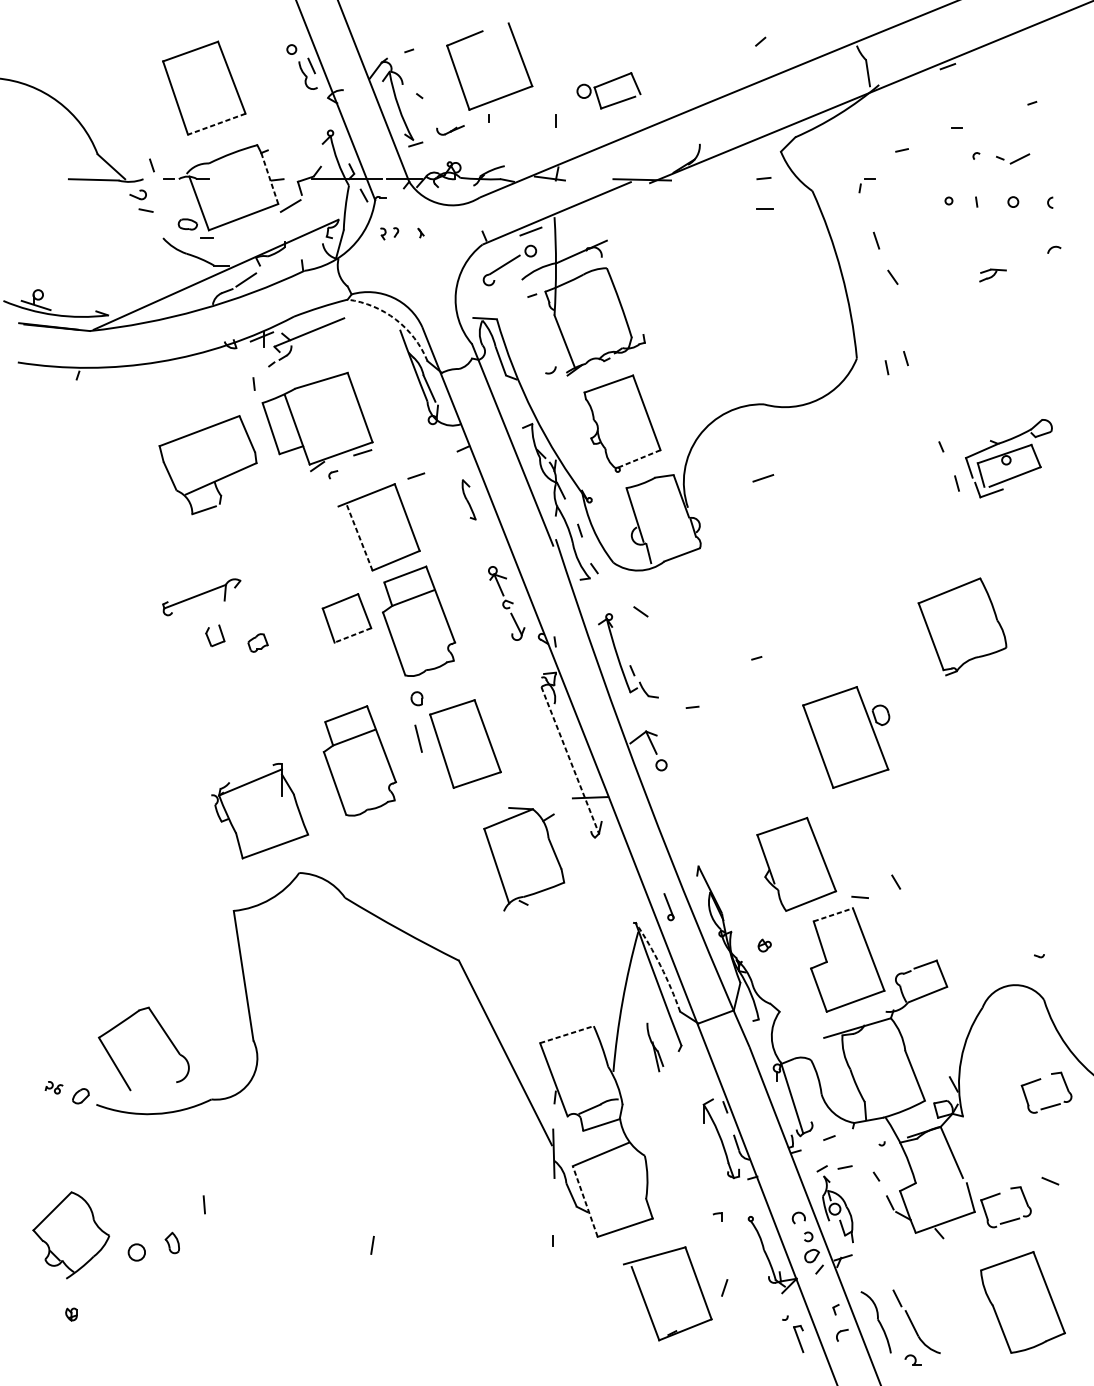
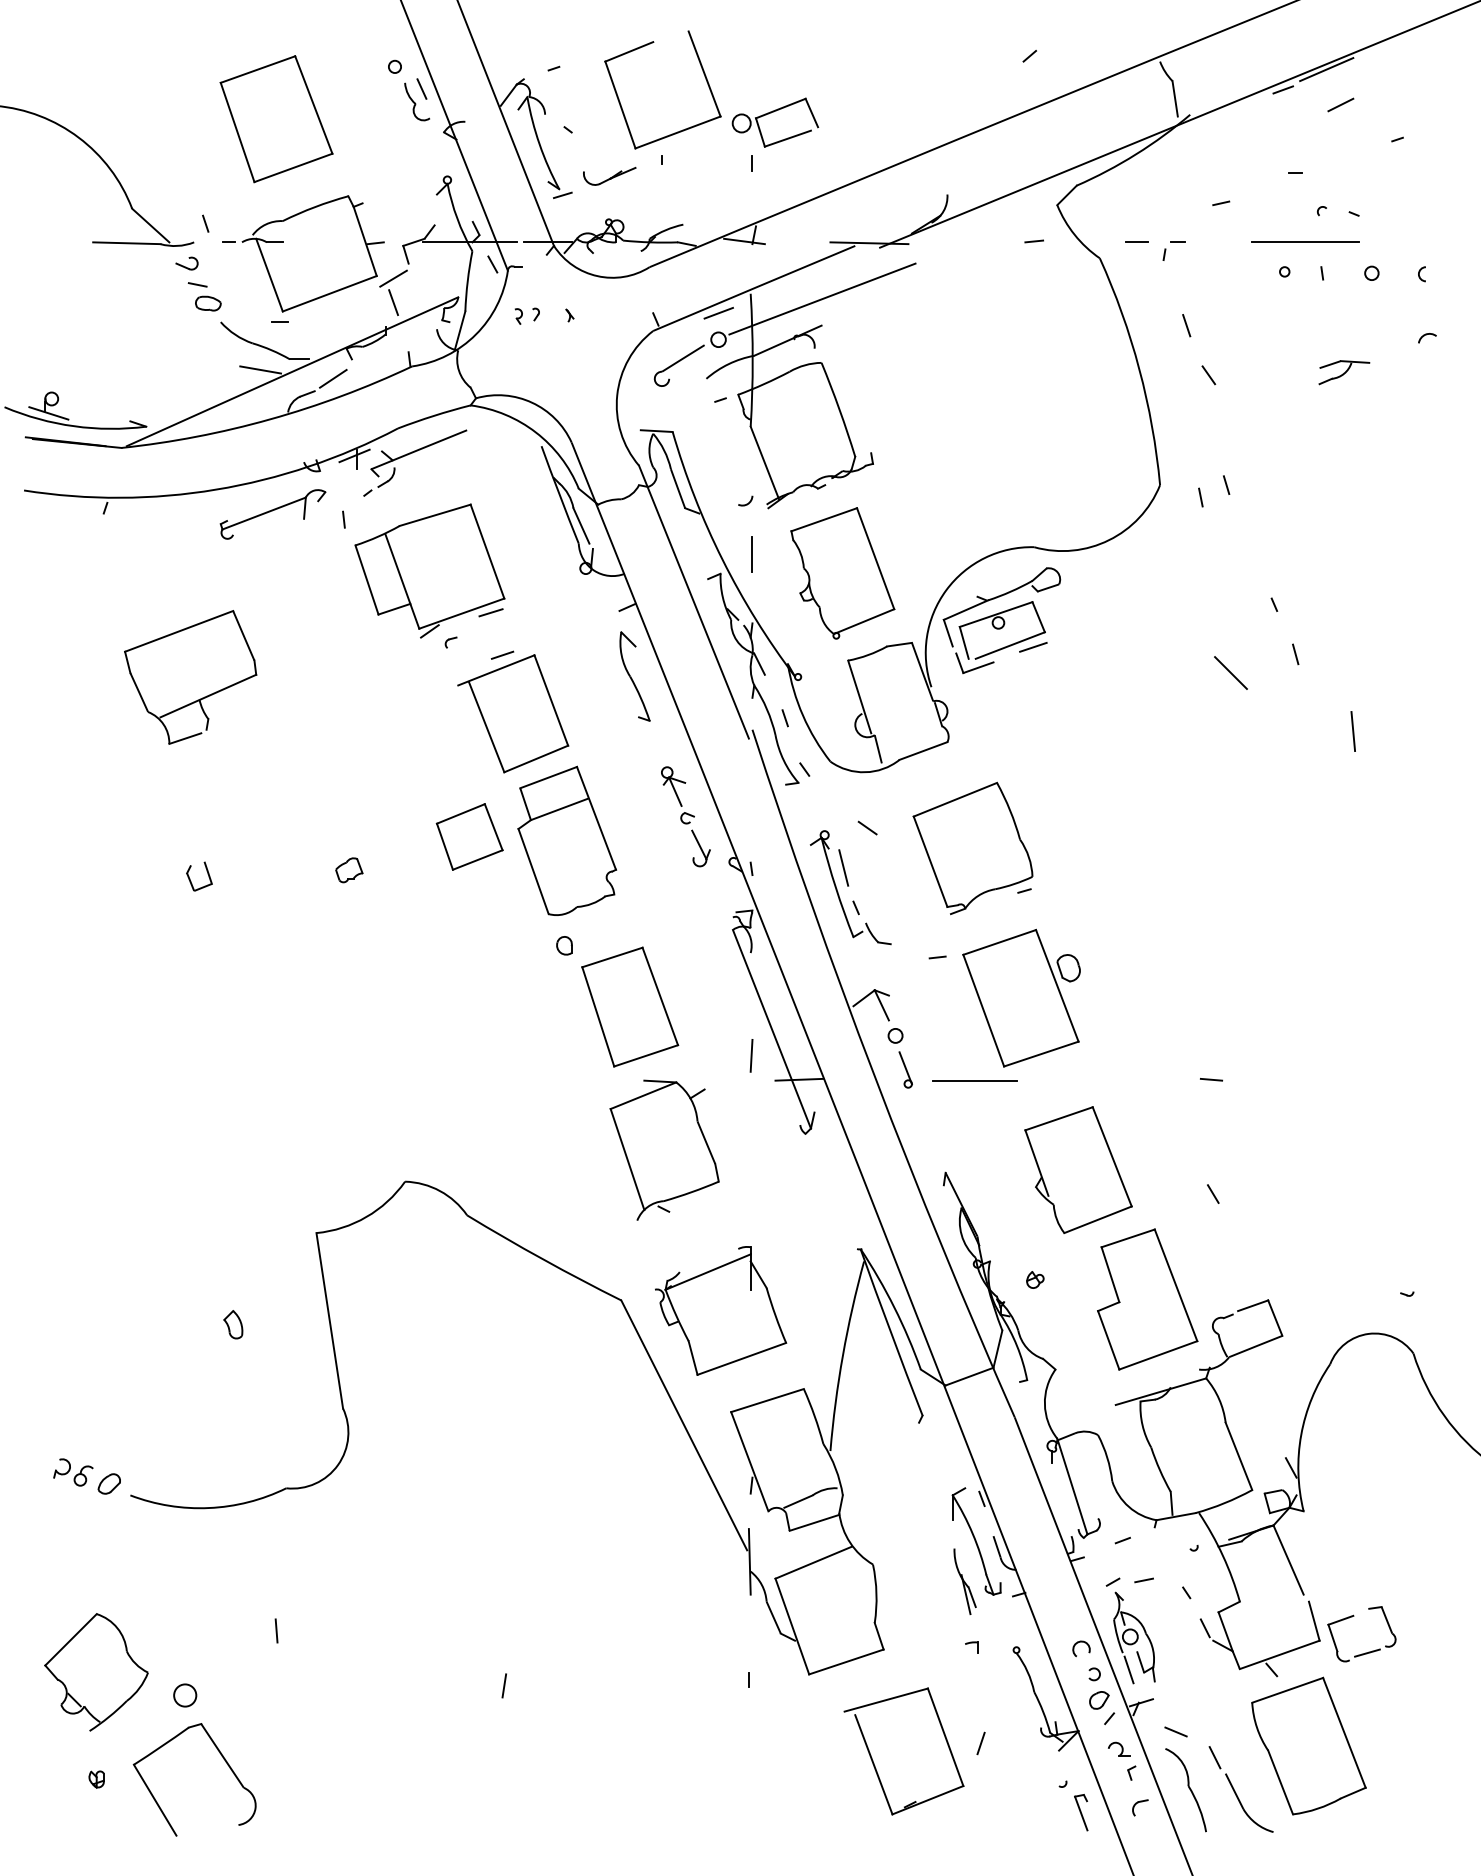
line: (979, 51) -> (1326, 69), added
part: (606, 84) -> (771, 113), moved
line: (216, 124) -> (292, 168), dashed -> solid
part: (450, 129) -> (609, 175), size x1.43
line: (1019, 158) -> (1340, 104), moved
line: (270, 178) -> (365, 241), dashed -> solid
line: (964, 179) -> (1305, 242), added
line: (764, 208) -> (1136, 241), moved
line: (607, 220) -> (822, 298), added
line: (290, 223) -> (393, 302), added
part: (188, 224) -> (208, 303), moved
line: (192, 273) -> (260, 369), added
part: (993, 275) -> (1344, 372), size x1.43
arc: (395, 319) -> (535, 432), dashed -> solid
line: (555, 409) -> (752, 554), added
part: (1008, 458) -> (1001, 620), moved
line: (638, 459) -> (864, 621), dashed -> solid
part: (207, 465) -> (190, 677), moved
line: (416, 475) -> (502, 654), moved
line: (908, 496) -> (1230, 672), added
part: (468, 499) -> (634, 676), size x1.67
line: (359, 537) -> (486, 727), dashed -> solid
line: (999, 540) -> (1353, 731), added
part: (201, 597) -> (272, 514), moved
part: (962, 626) -> (972, 848), moved
part: (221, 634) -> (207, 874), moved
line: (352, 635) -> (477, 860), dashed -> solid
part: (846, 736) -> (1021, 997), moved
line: (418, 738) -> (843, 867), moved
part: (360, 760) -> (487, 1029), removed
line: (569, 760) -> (771, 1029), dashed -> solid
line: (555, 779) -> (751, 1055), added
line: (719, 798) -> (974, 1080), added
part: (260, 810) -> (721, 1310), moved
part: (524, 858) -> (664, 1149), moved
line: (860, 897) -> (1211, 1079), moved
part: (668, 906) -> (905, 1069), moved
line: (833, 914) -> (1128, 1238), dashed -> solid
arc: (660, 965) -> (894, 1307), dashed -> solid
part: (165, 1033) -> (223, 1759), moved
line: (567, 1034) -> (768, 1400), dashed -> solid
part: (654, 1047) -> (964, 1581), moved
part: (54, 1087) -> (73, 1472), size x1.67
part: (1051, 1105) -> (1423, 1496), removed
line: (1049, 1180) -> (1175, 1731), moved
line: (585, 1201) -> (792, 1626), dashed -> solid
line: (833, 1233) -> (1128, 1669), added
part: (172, 1242) -> (233, 1324), moved
part: (1022, 1301) -> (1308, 1745), moved
part: (913, 1359) -> (1119, 1748), moved

